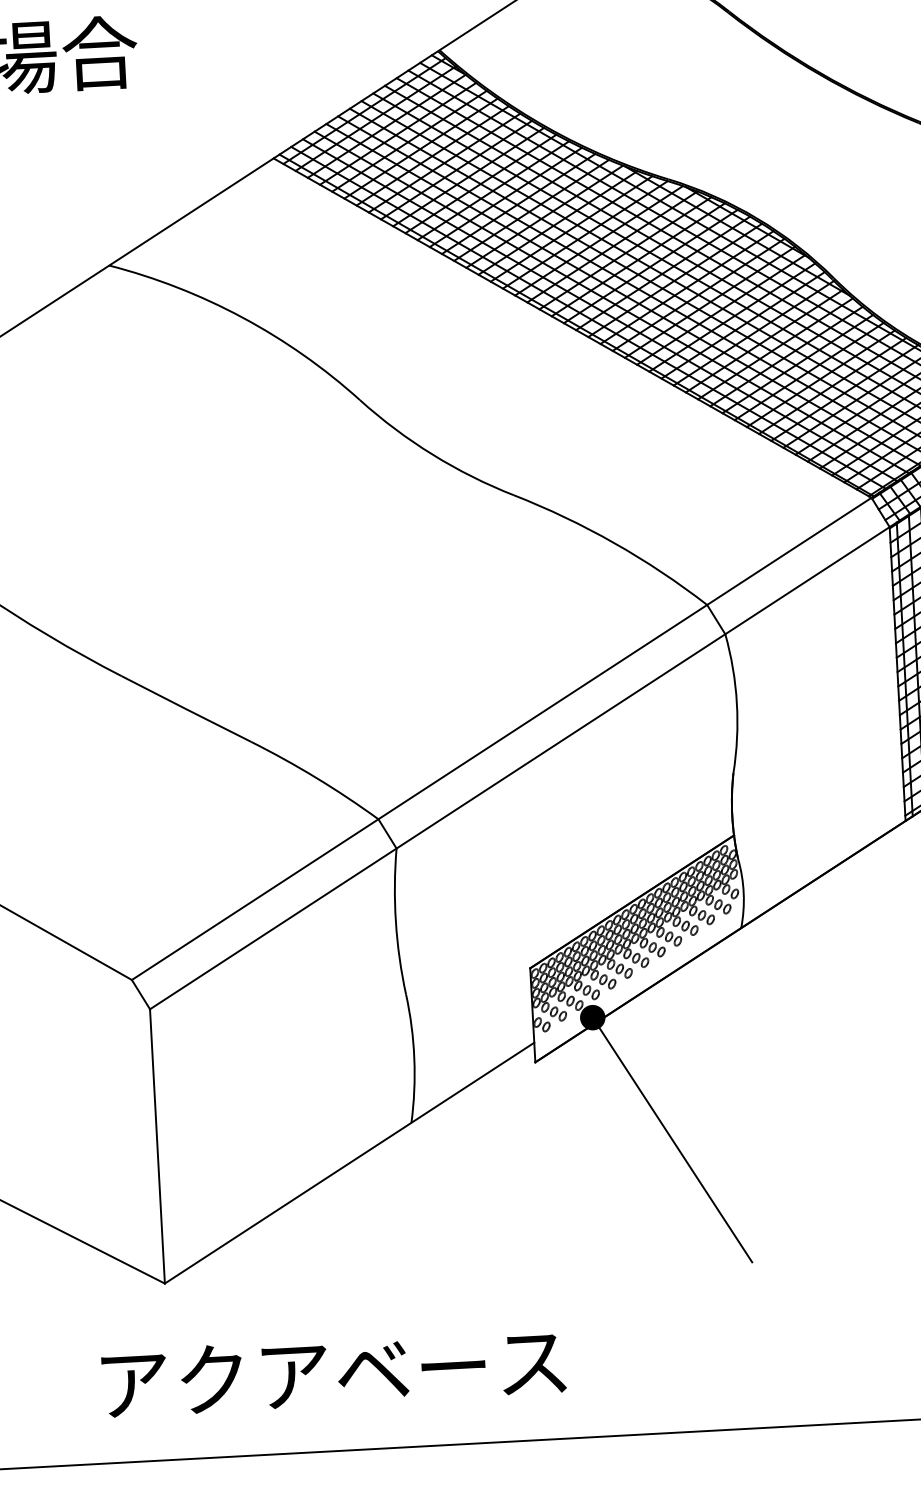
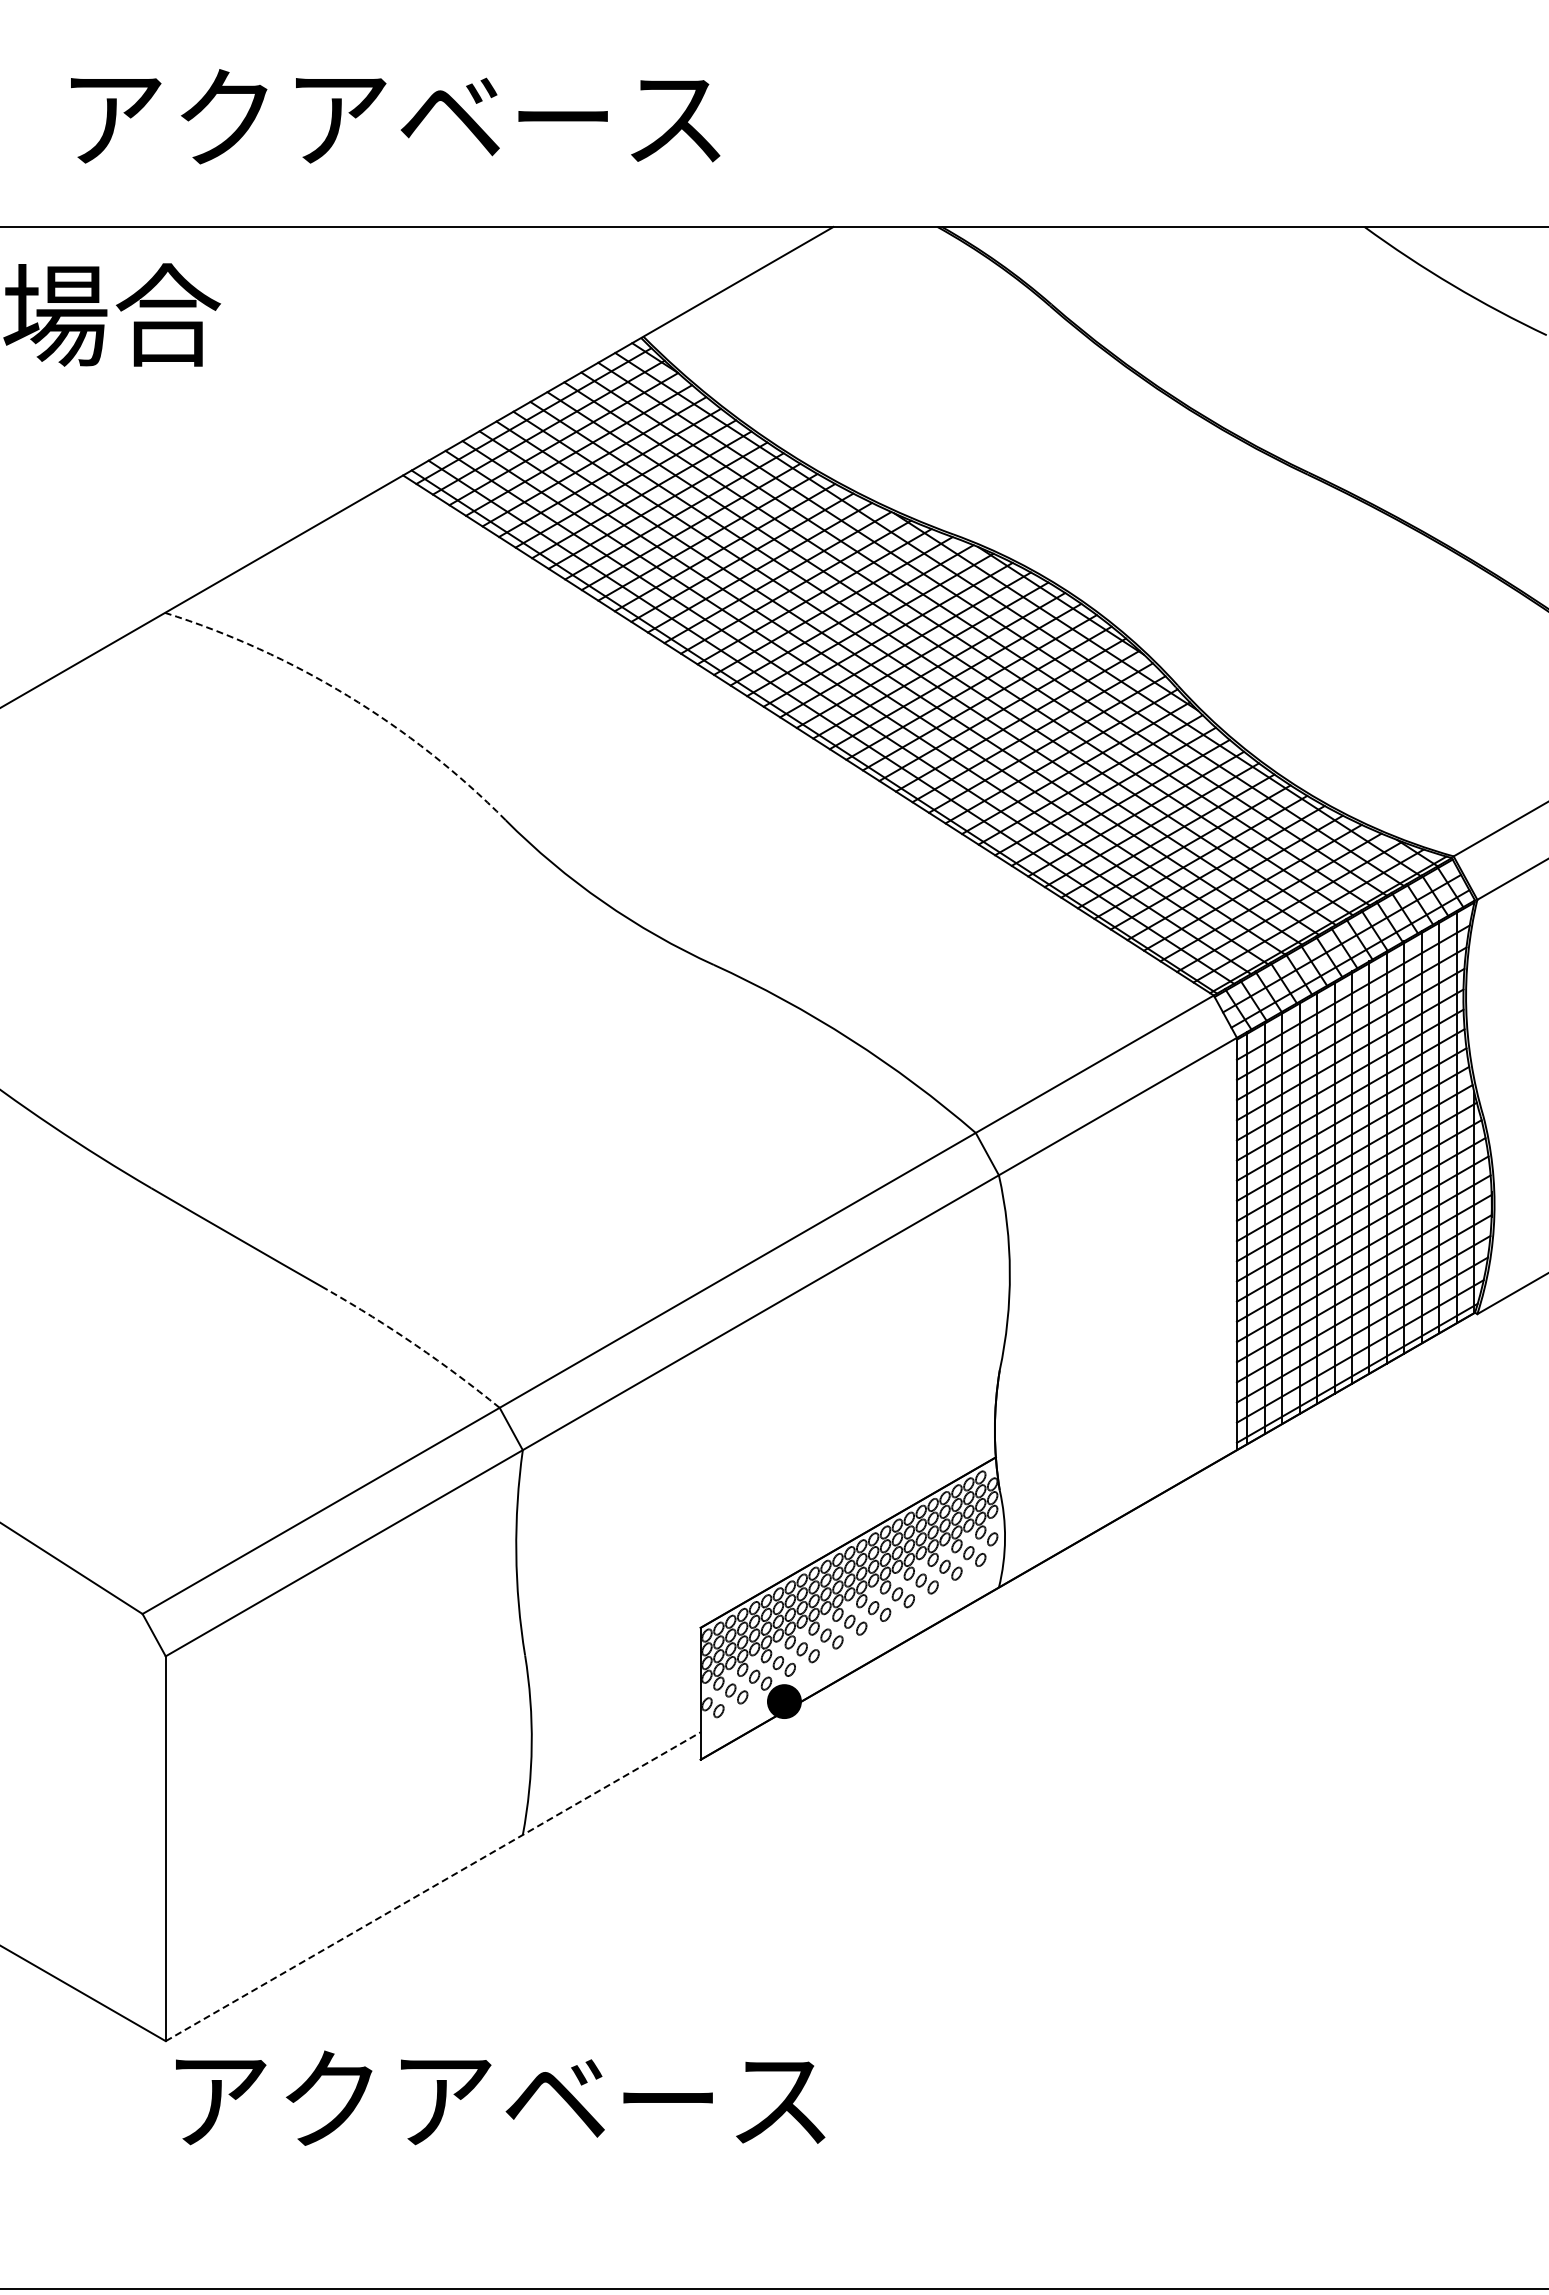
arc: (242, 317) -> (347, 695), solid -> dashed
arc: (316, 778) -> (416, 1345), solid -> dashed
line: (672, 1139) -> (886, 1878), removed
line: (349, 1162) -> (433, 1886), solid -> dashed
text: (333, 1371) -> (500, 2097), moved

